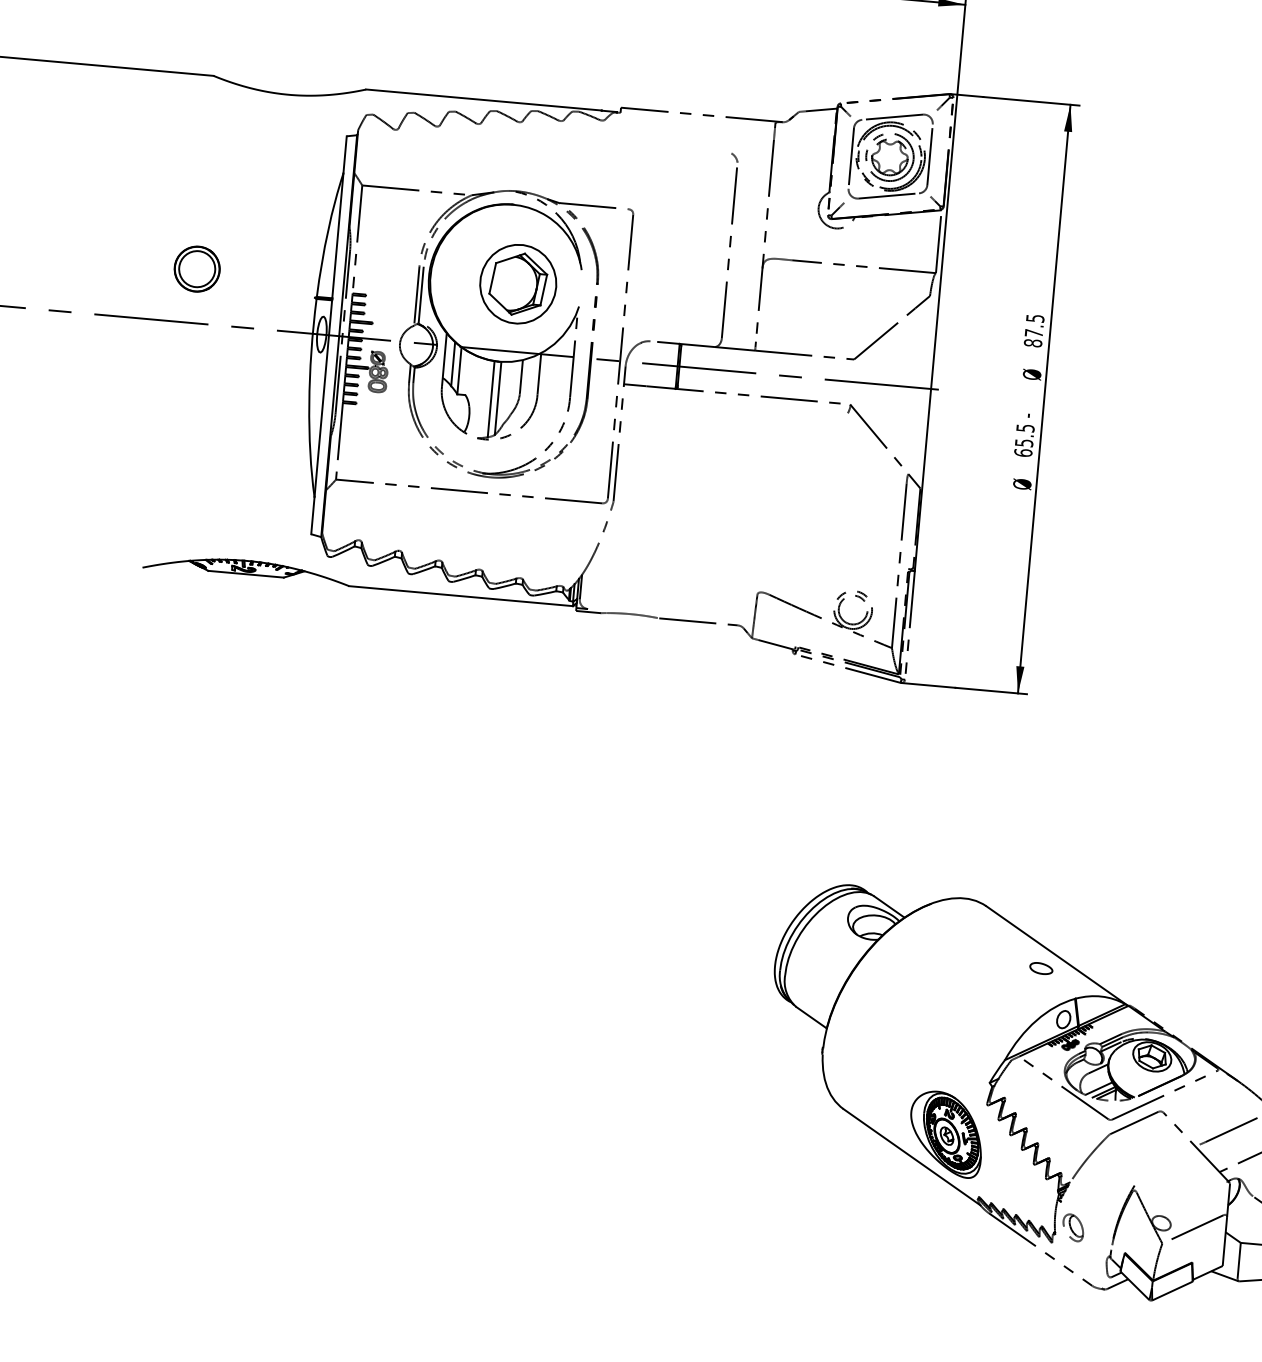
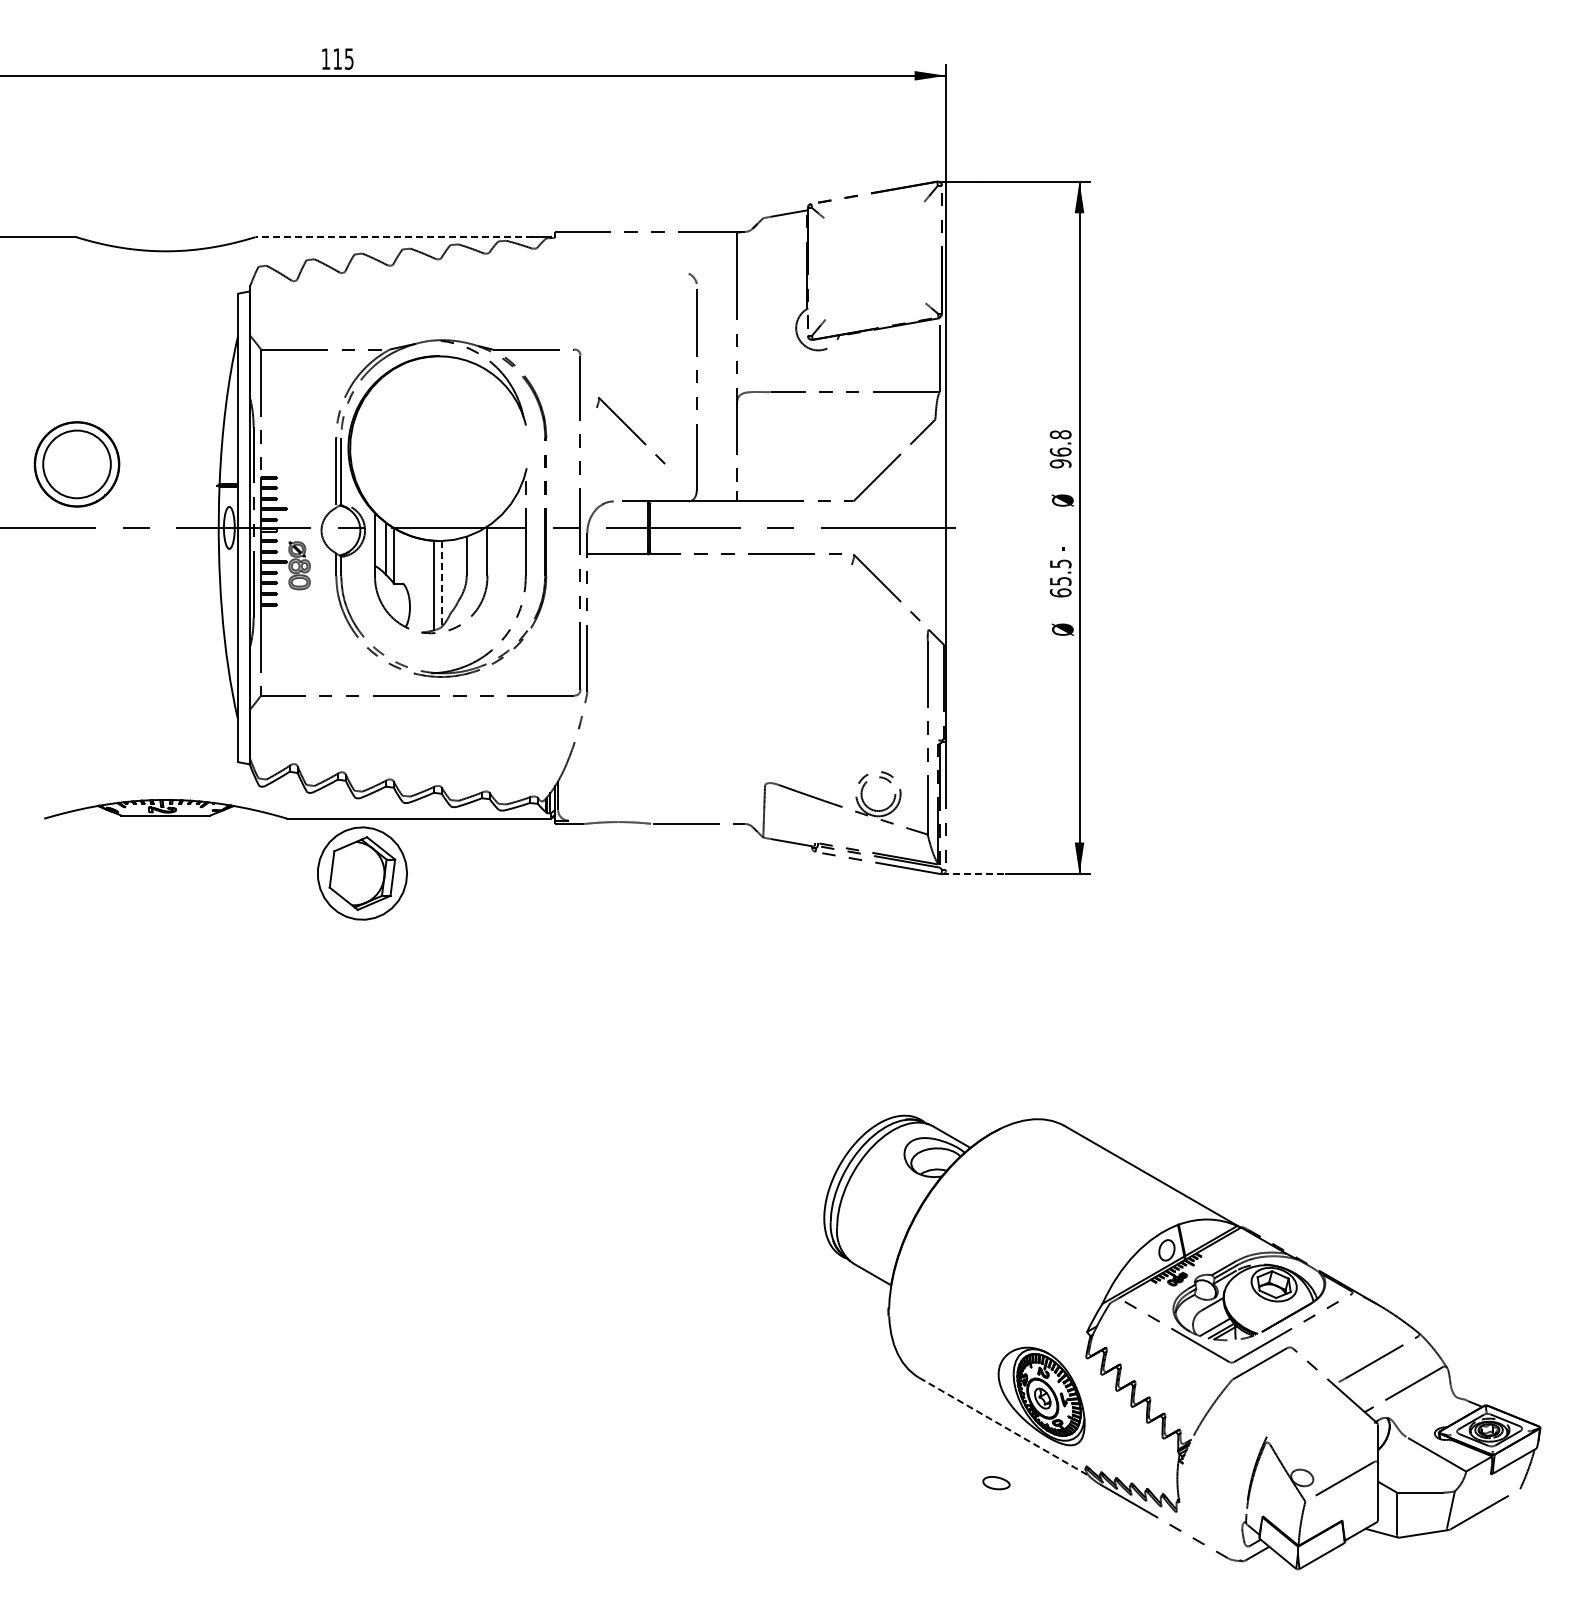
line: (484, 100) -> (394, 237), solid -> dashed
part: (890, 156) -> (874, 260), removed
part: (196, 269) -> (76, 464), size x1.6
part: (670, 282) -> (630, 430), added
part: (518, 284) -> (362, 873), moved
text: (1034, 331) -> (1060, 449), 87.5 -> 96.8
line: (497, 398) -> (441, 584), solid -> dashed
line: (928, 685) -> (974, 874), solid -> dashed
part: (1041, 968) -> (996, 1483), moved
line: (912, 1157) -> (1004, 1427), solid -> dashed
part: (1073, 1227) -> (1199, 1492), removed

